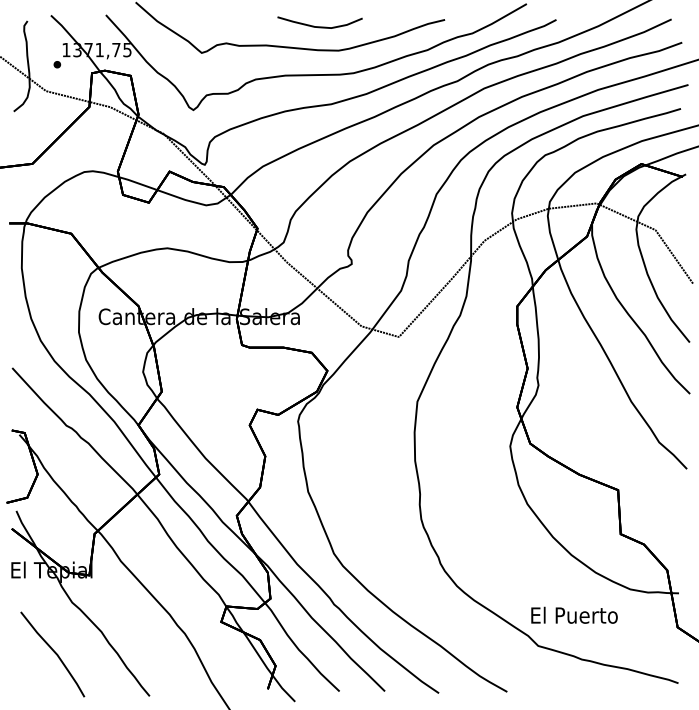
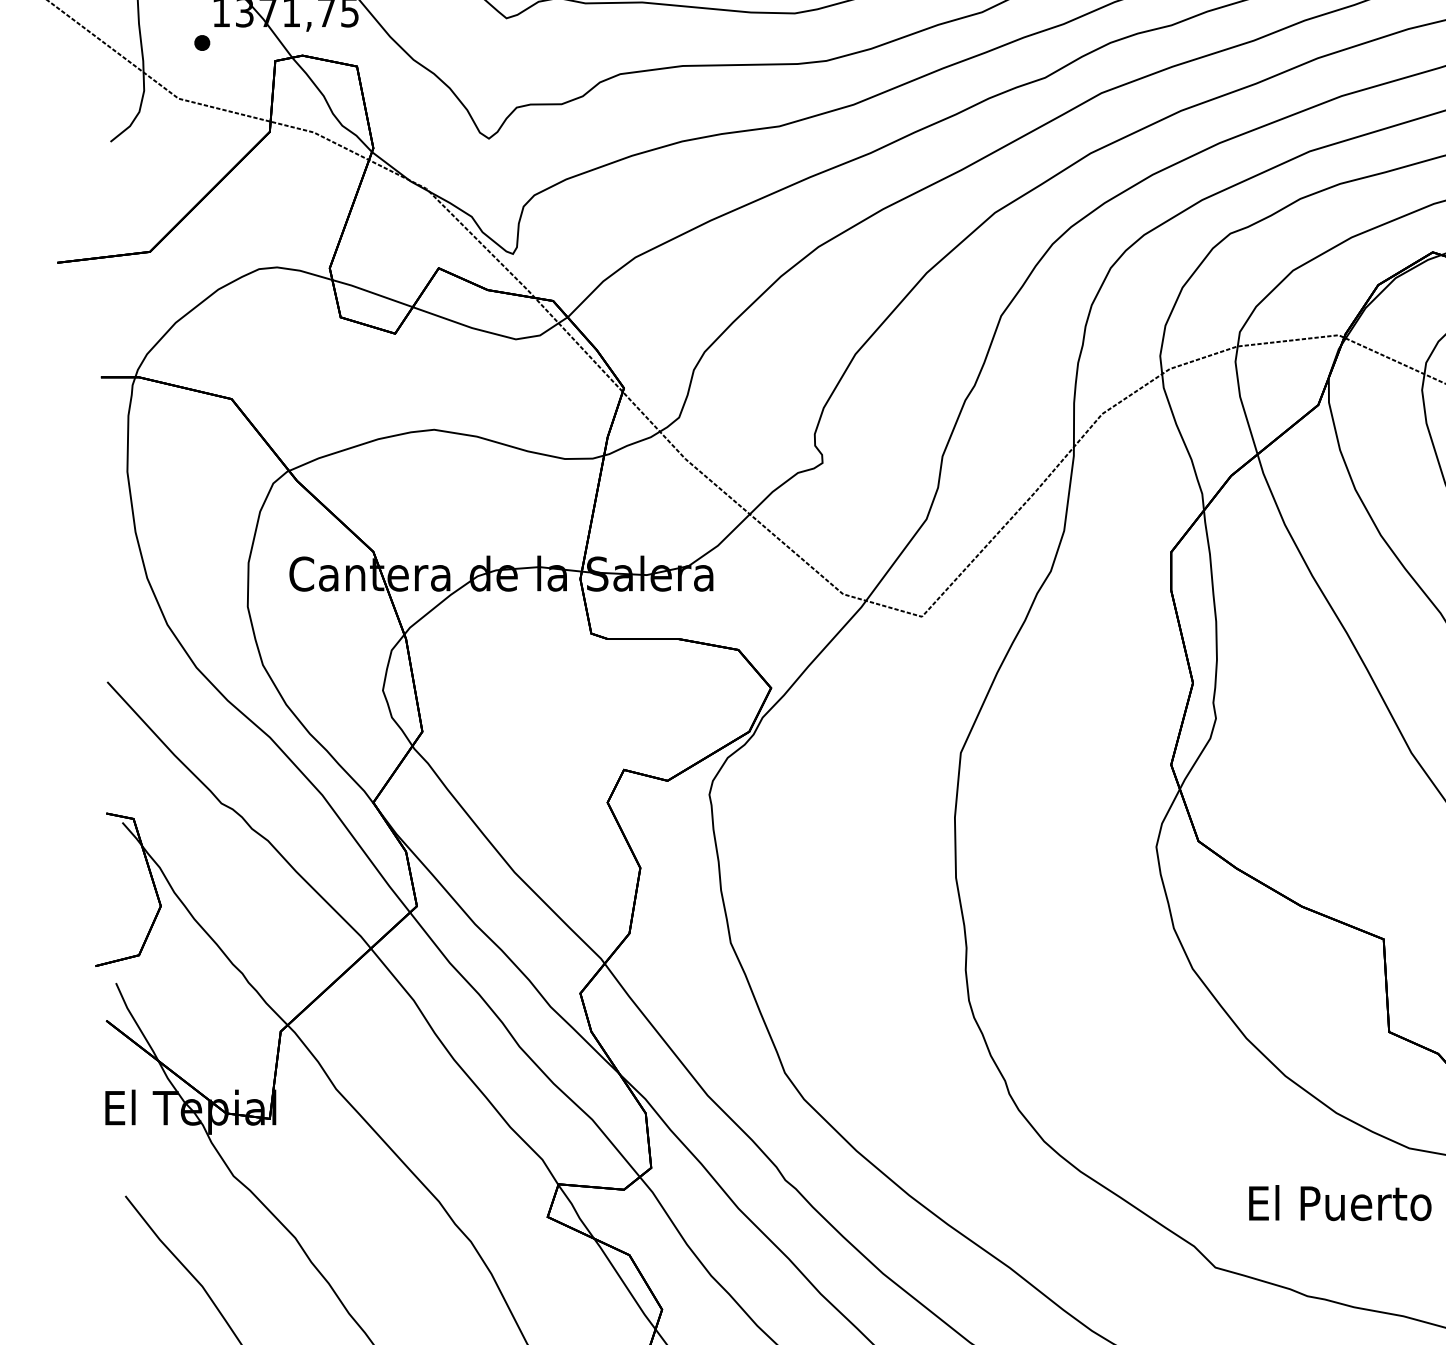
text: (574, 614) -> (1340, 1201), moved

